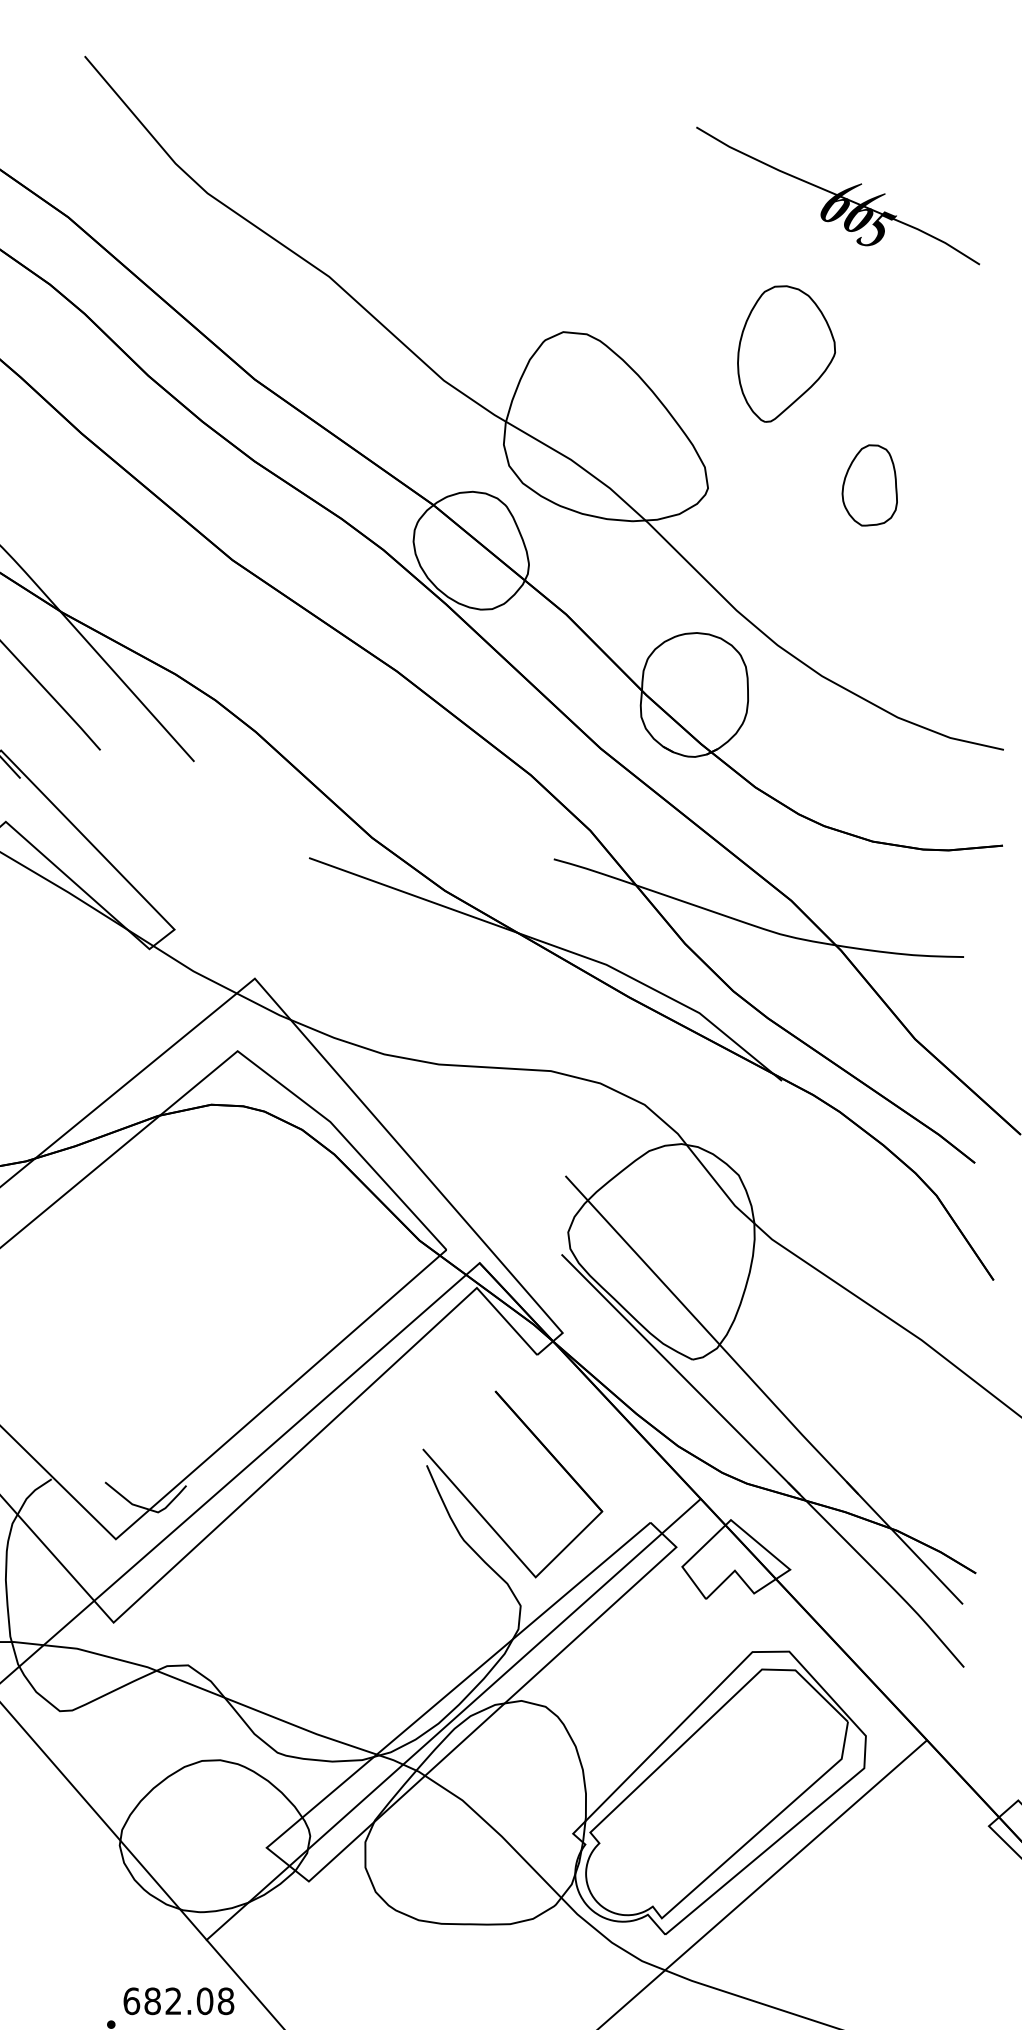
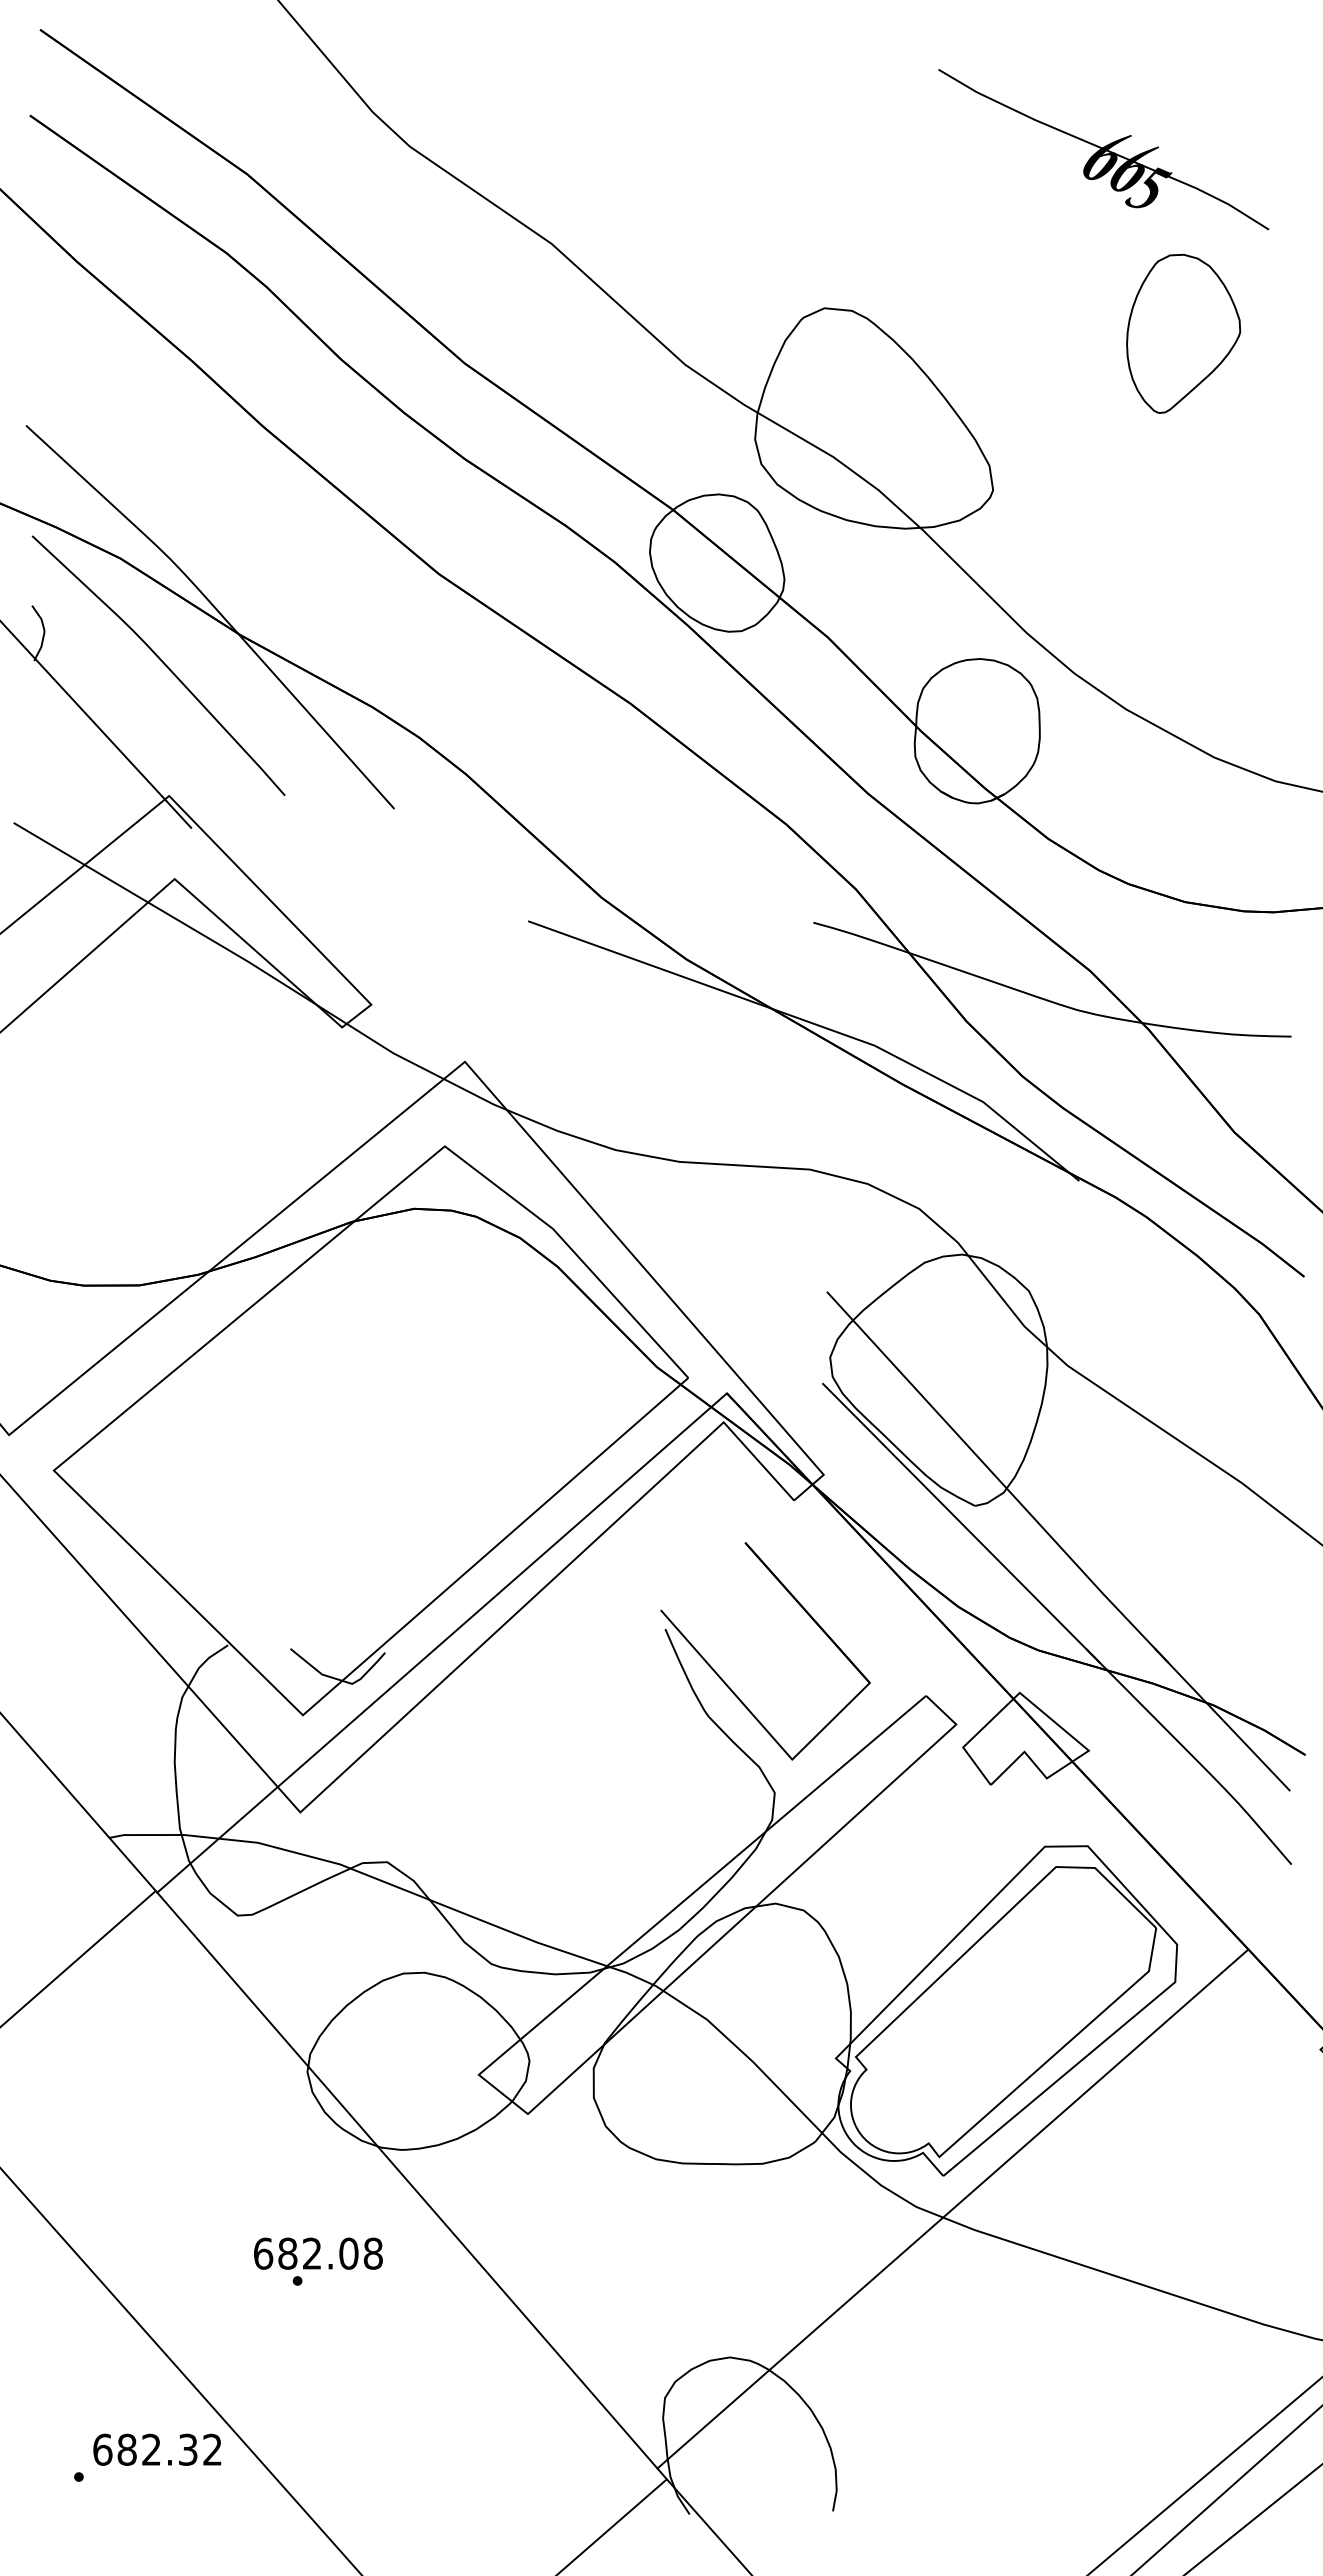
part: (837, 195) -> (1103, 149), moved
part: (786, 353) -> (1183, 333), moved
part: (869, 485) -> (1181, 486), removed
line: (453, 1719) -> (696, 1925), removed
text: (178, 2001) -> (318, 2253), moved

